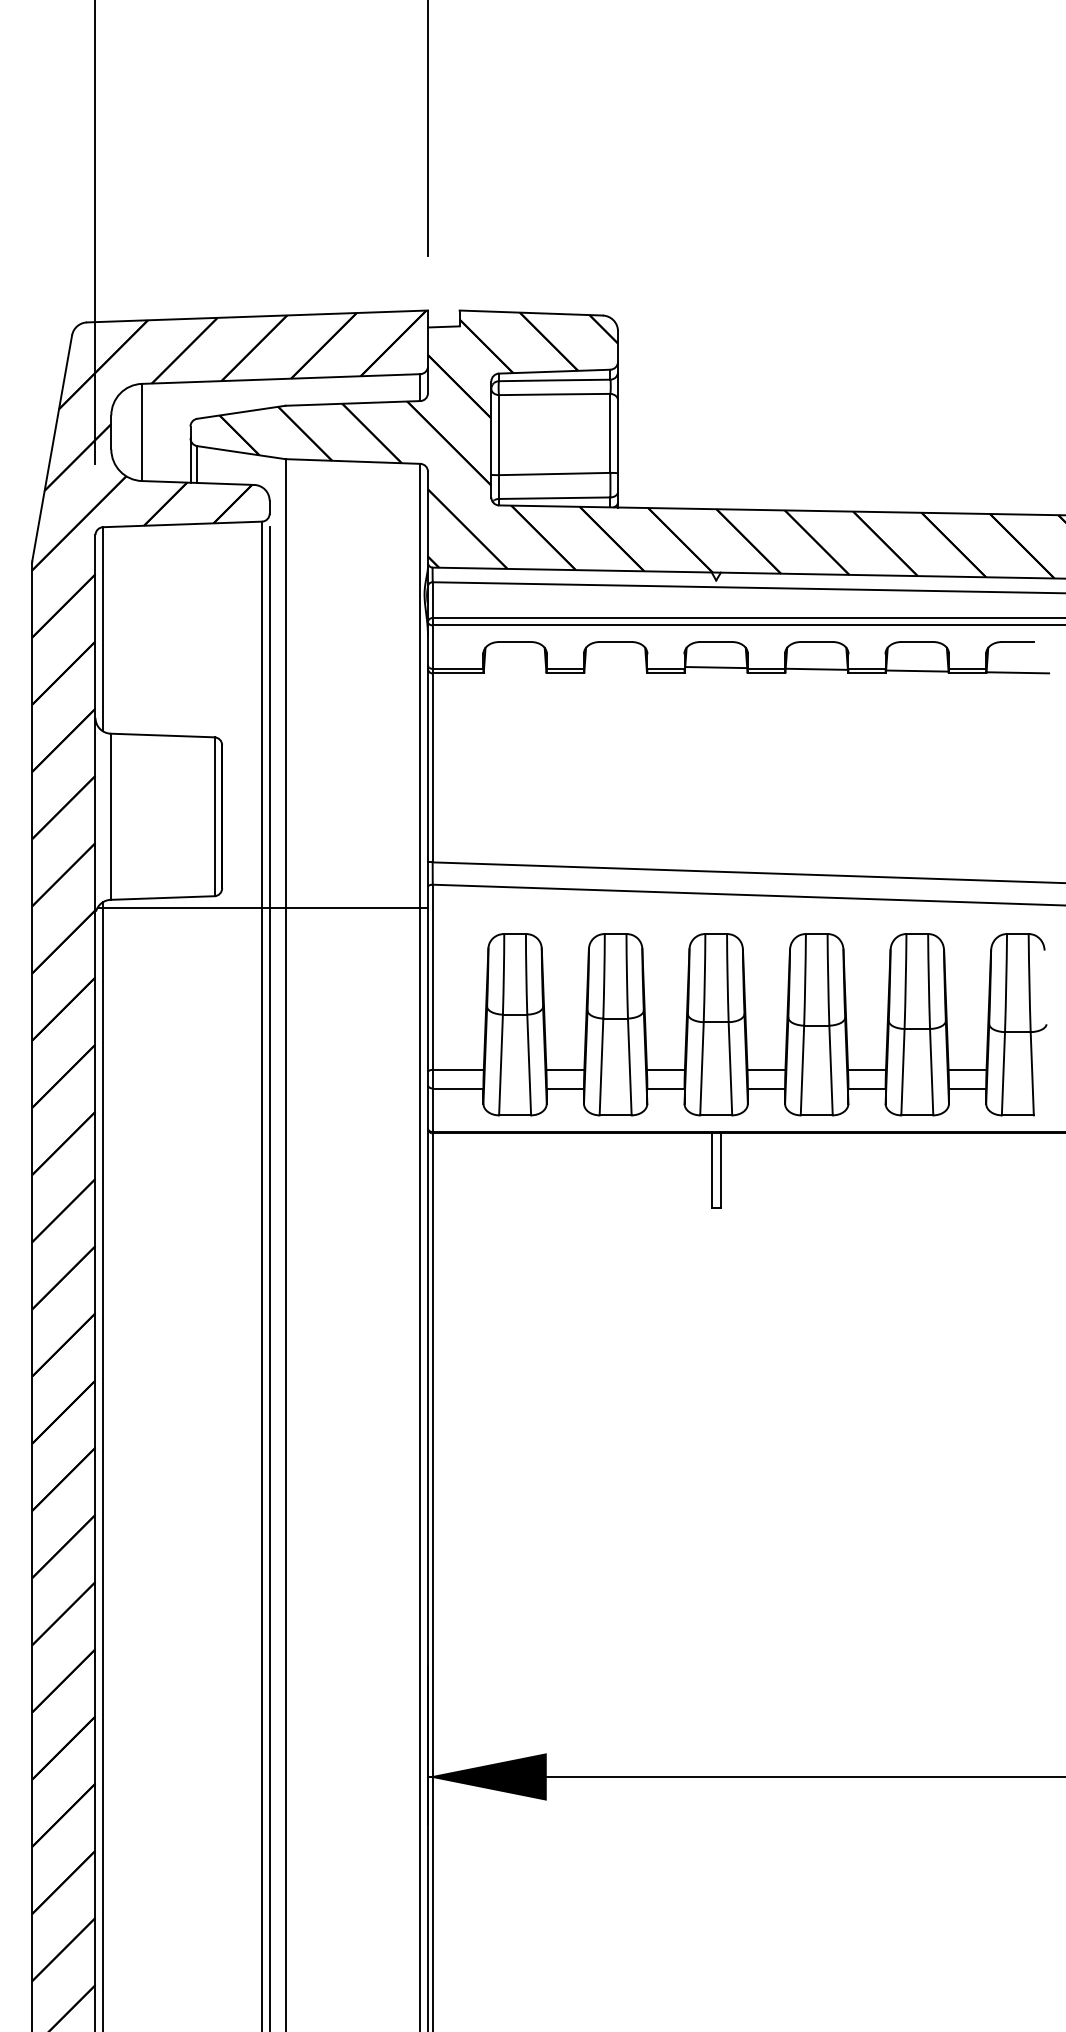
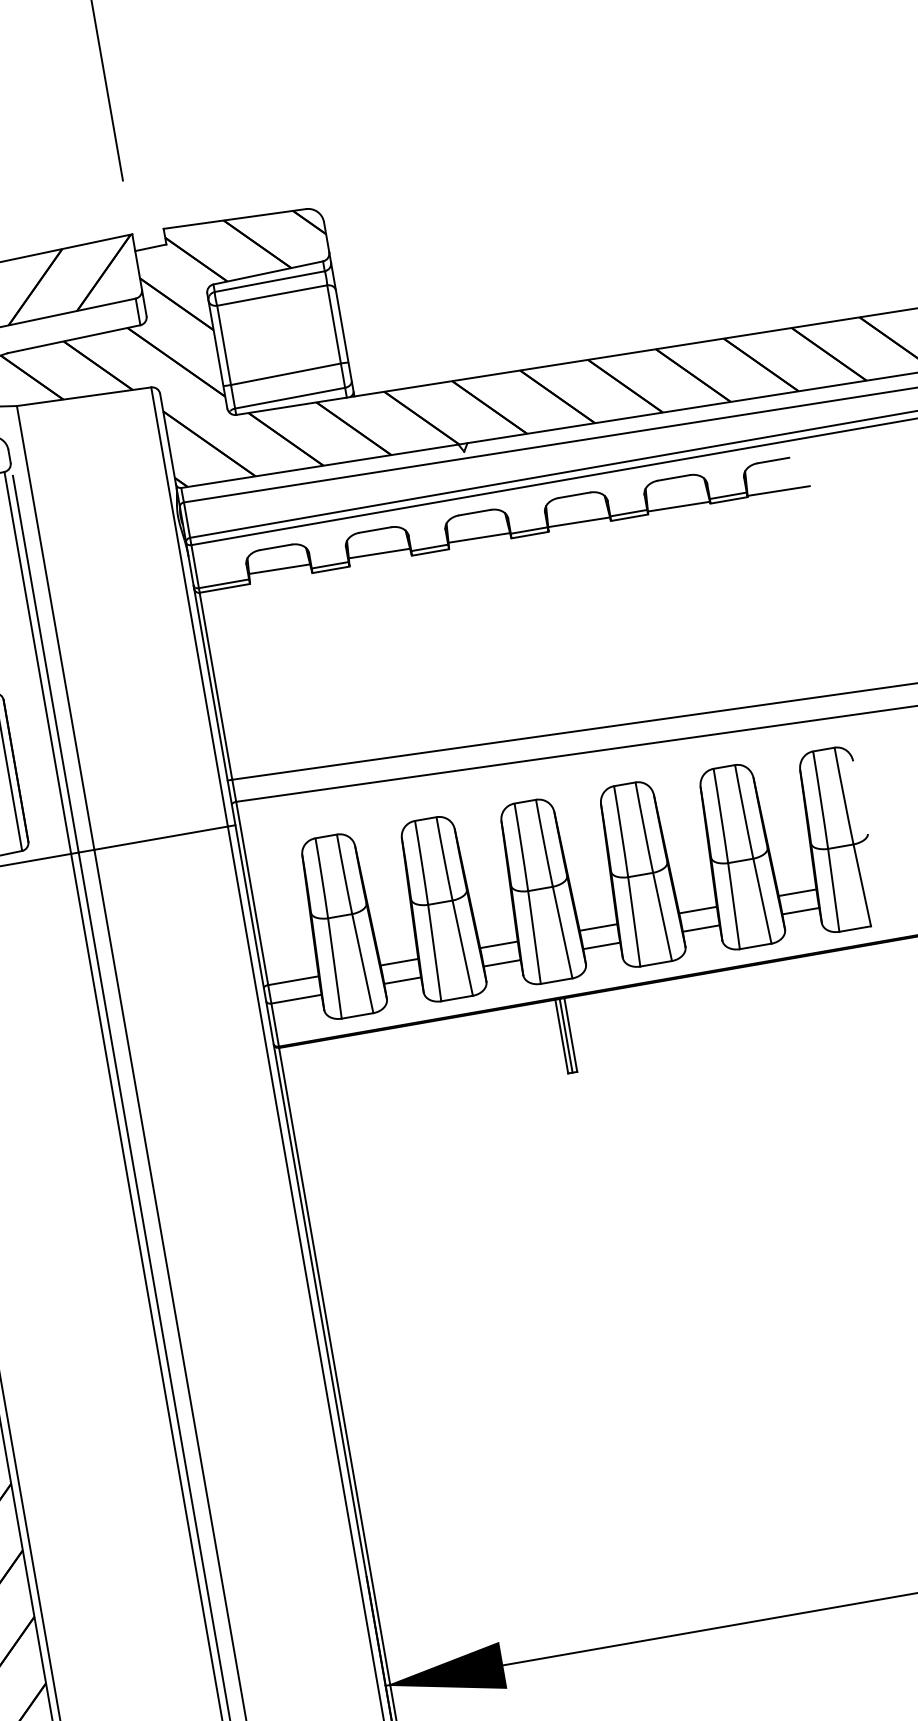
line: (514, 663) -> (278, 568), added
line: (615, 665) -> (379, 553), added
line: (716, 1170) -> (566, 1035), added

